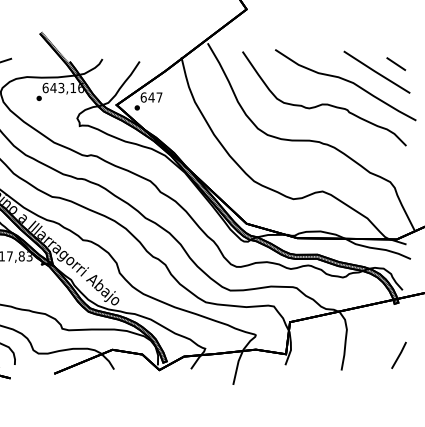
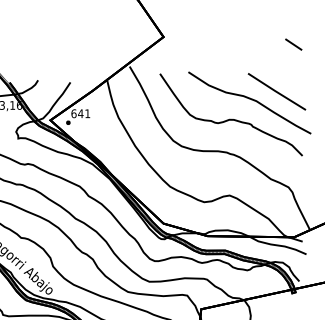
line: (396, 63) -> (293, 44), moved
text: (159, 97) -> (87, 113), 647 -> 641

